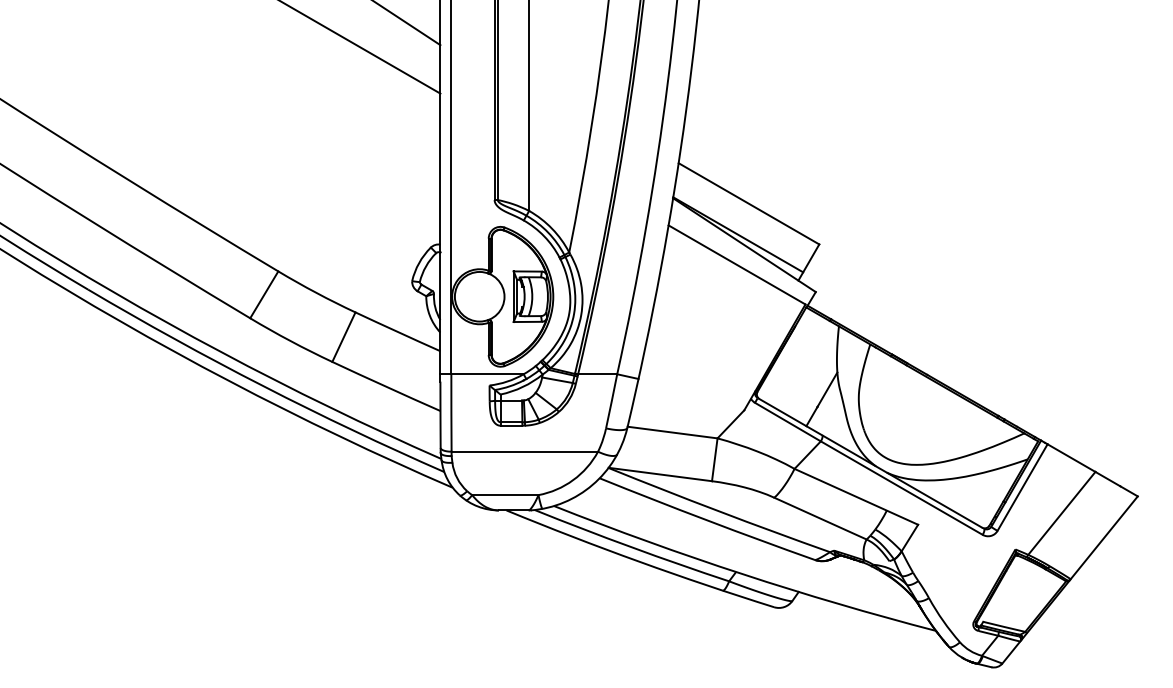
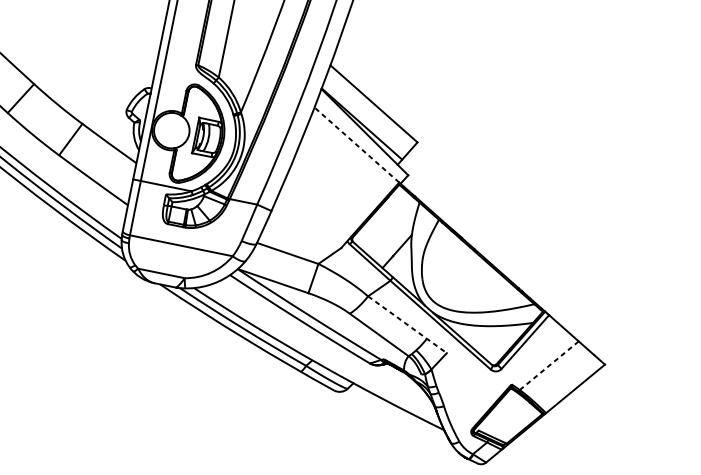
line: (736, 264) -> (356, 144), solid -> dashed
line: (856, 496) -> (407, 324), solid -> dashed
line: (1062, 513) -> (549, 365), solid -> dashed

